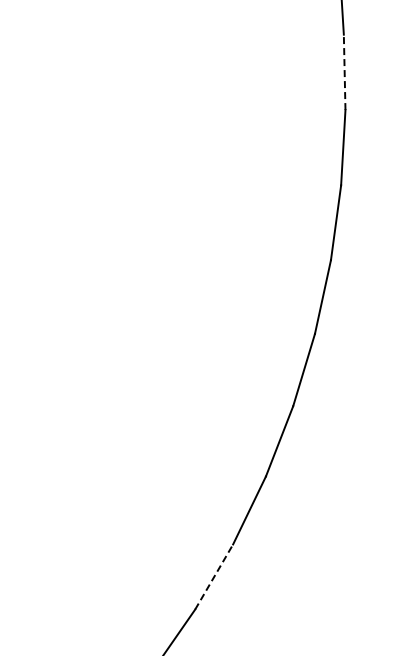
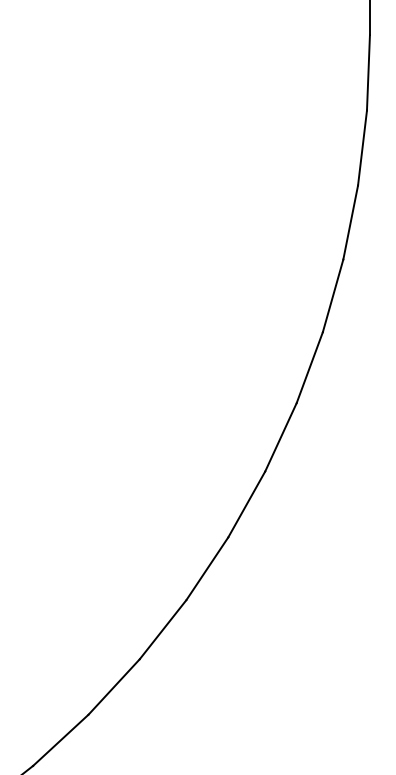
line: (344, 71) -> (368, 72), dashed -> solid
line: (214, 576) -> (207, 568), dashed -> solid

